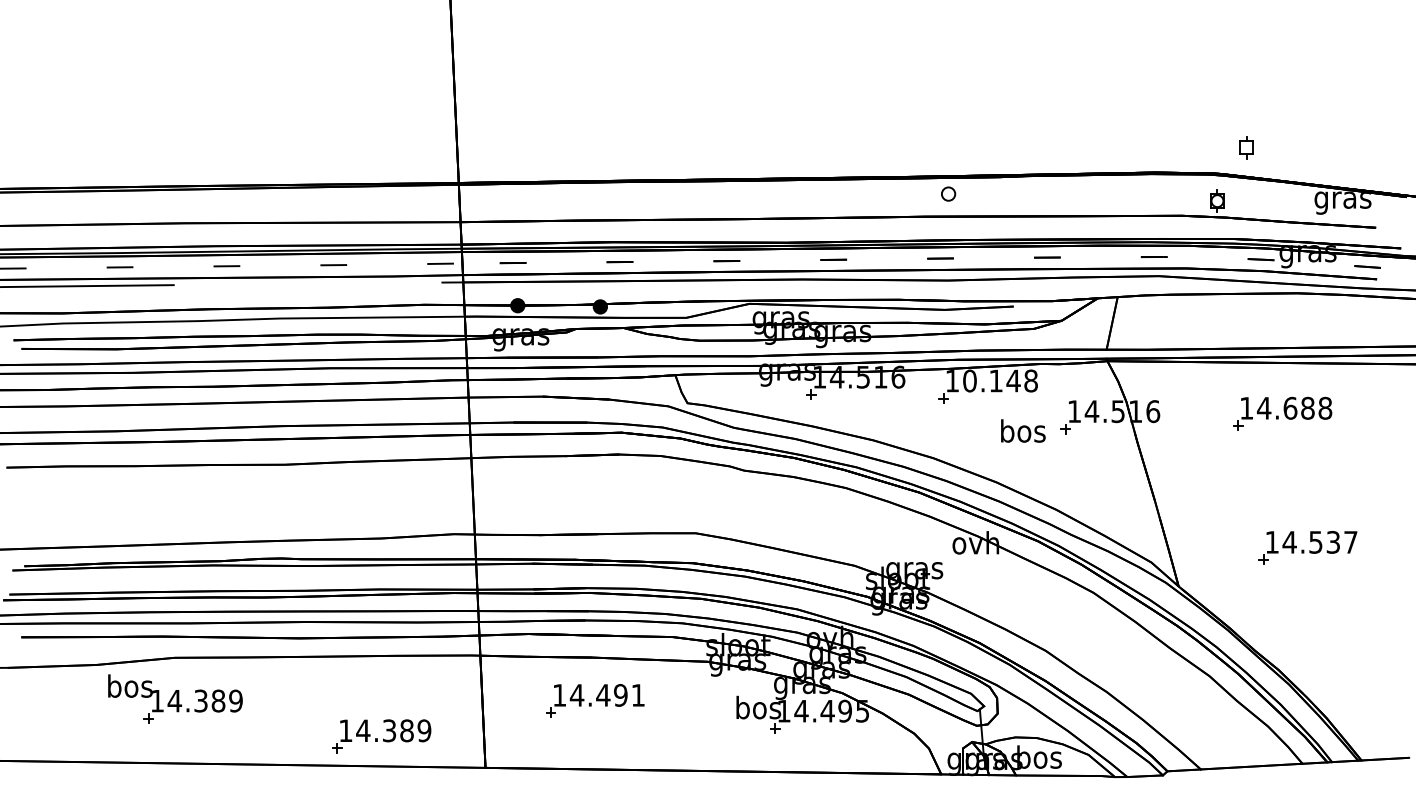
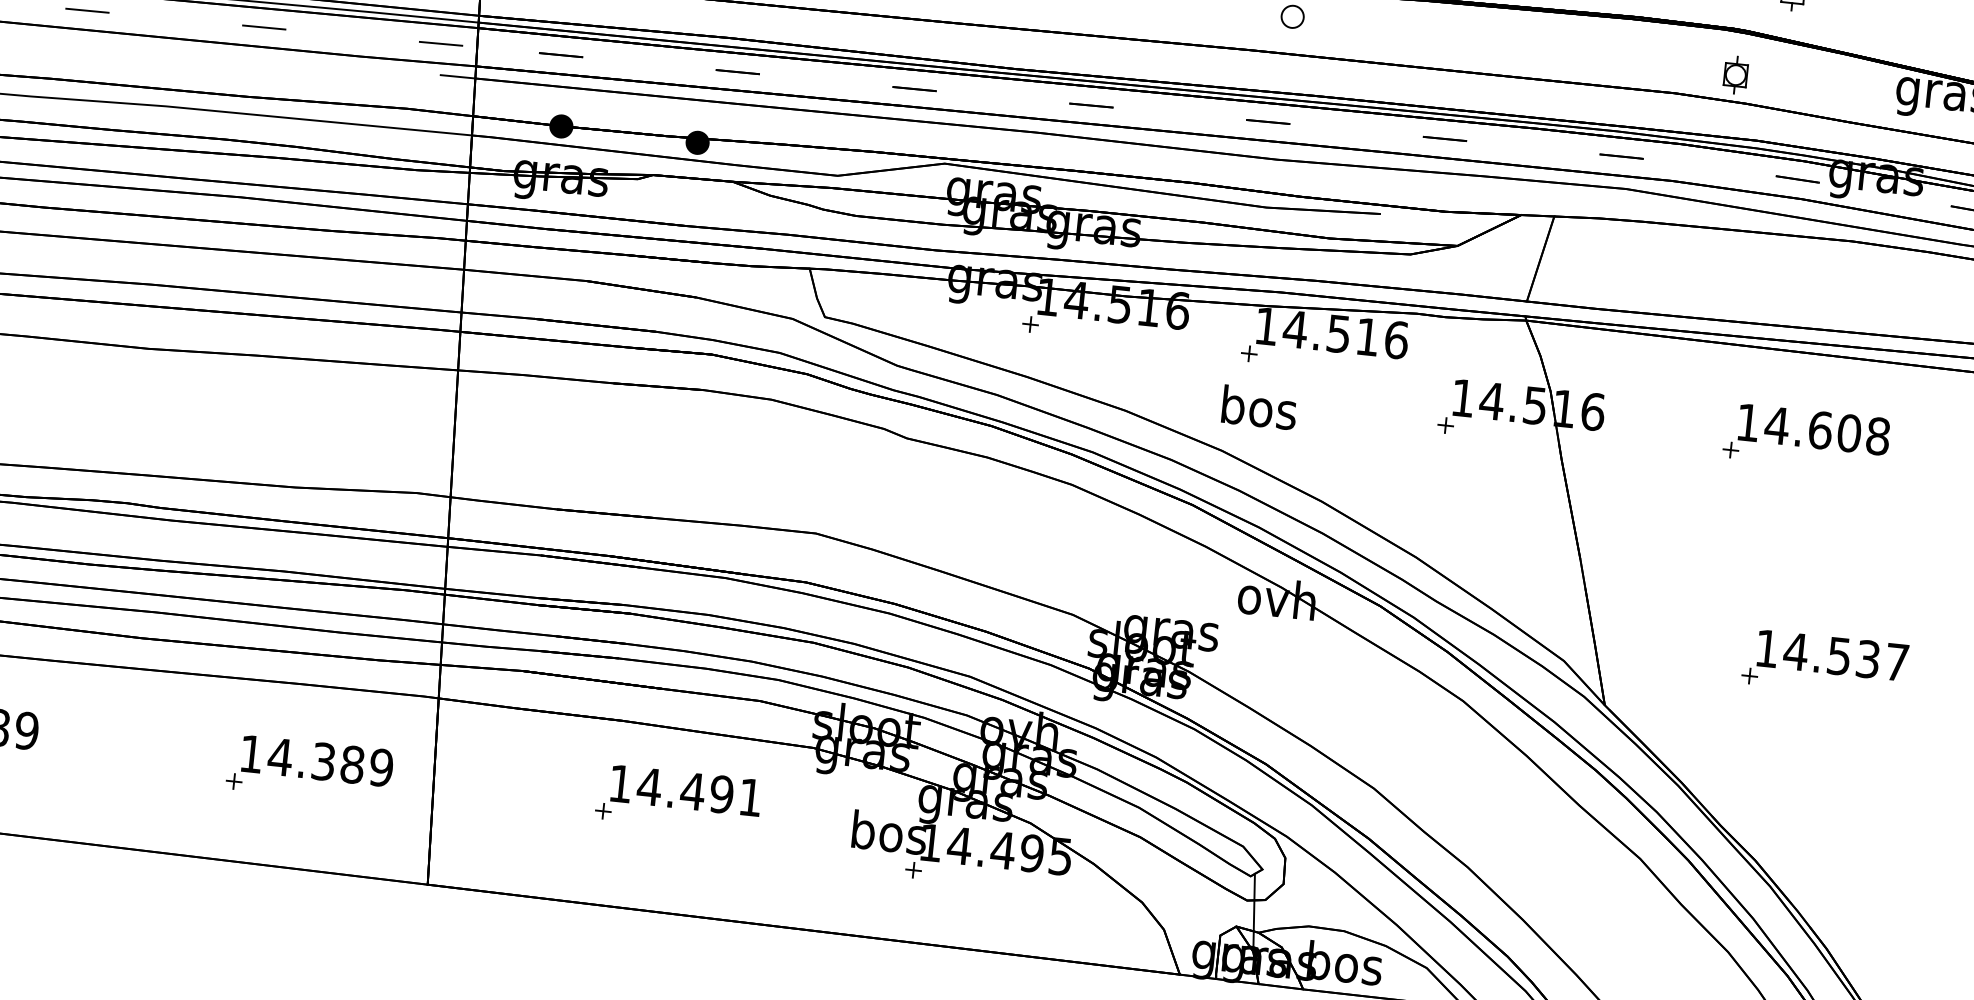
text: (1000, 380) -> (1346, 333), 10.148 -> 14.516
text: (1307, 408) -> (1848, 433), 14.688 -> 14.608
text: (1023, 430) -> (1259, 406), moved
part: (595, 700) -> (679, 798), moved
part: (381, 736) -> (309, 769), moved

